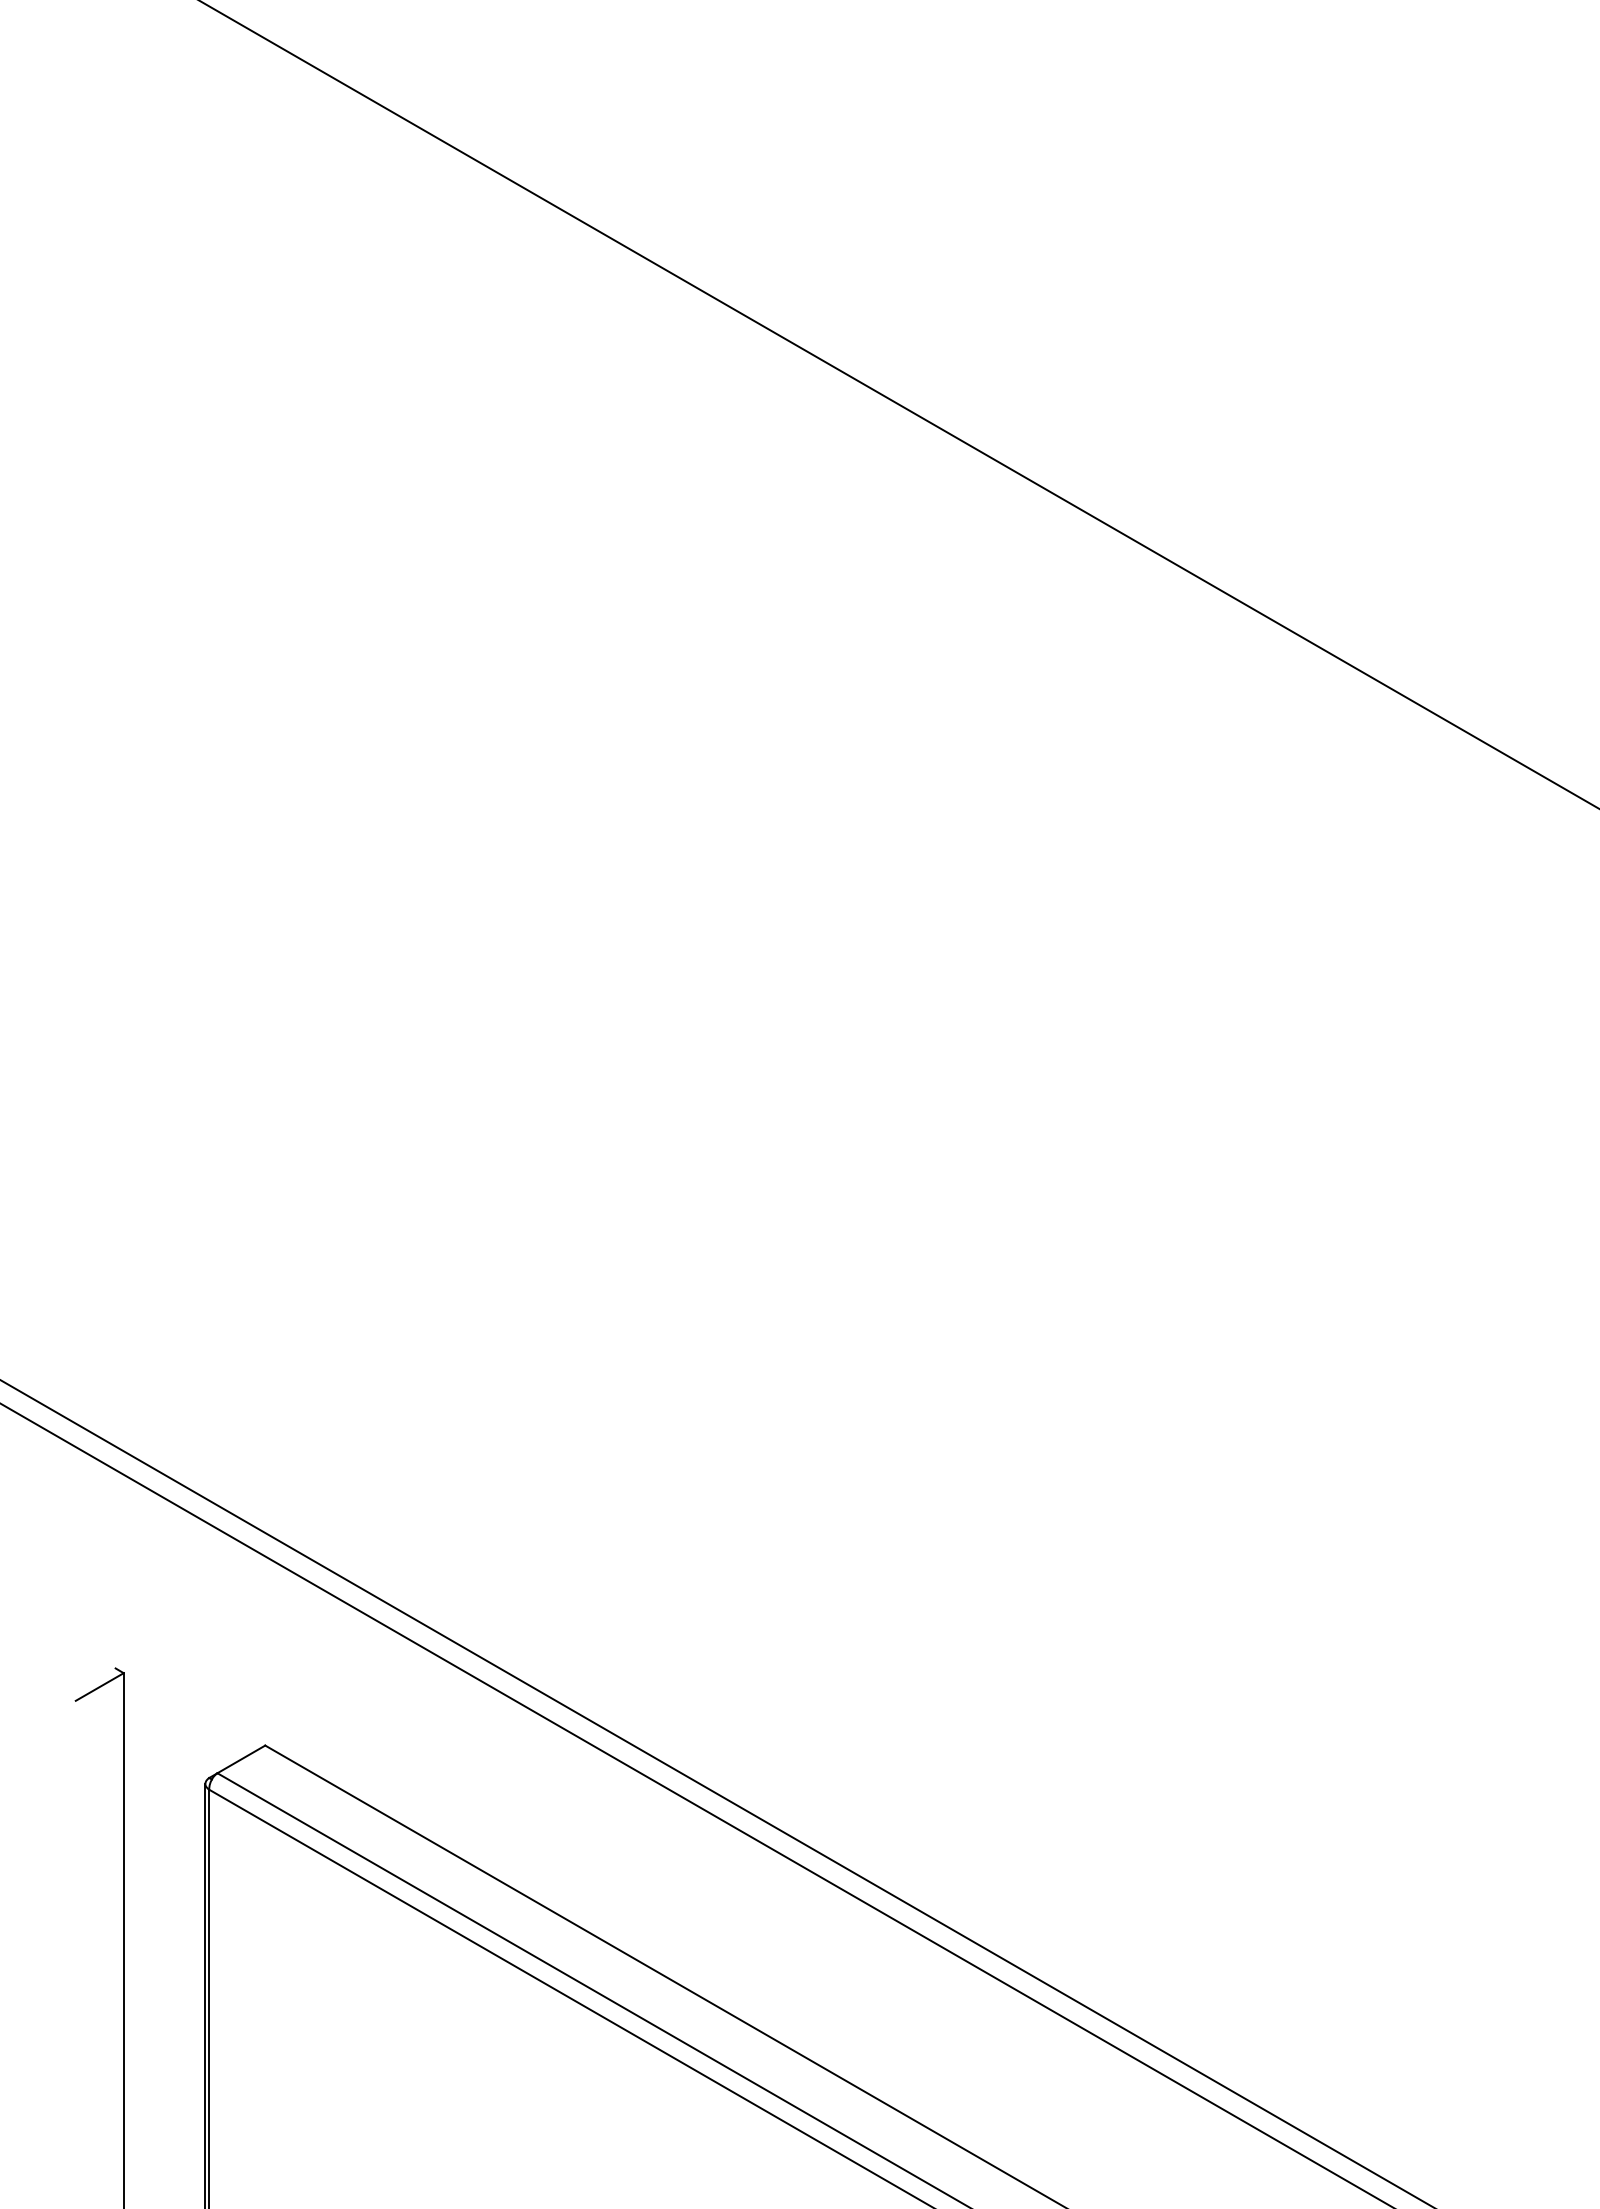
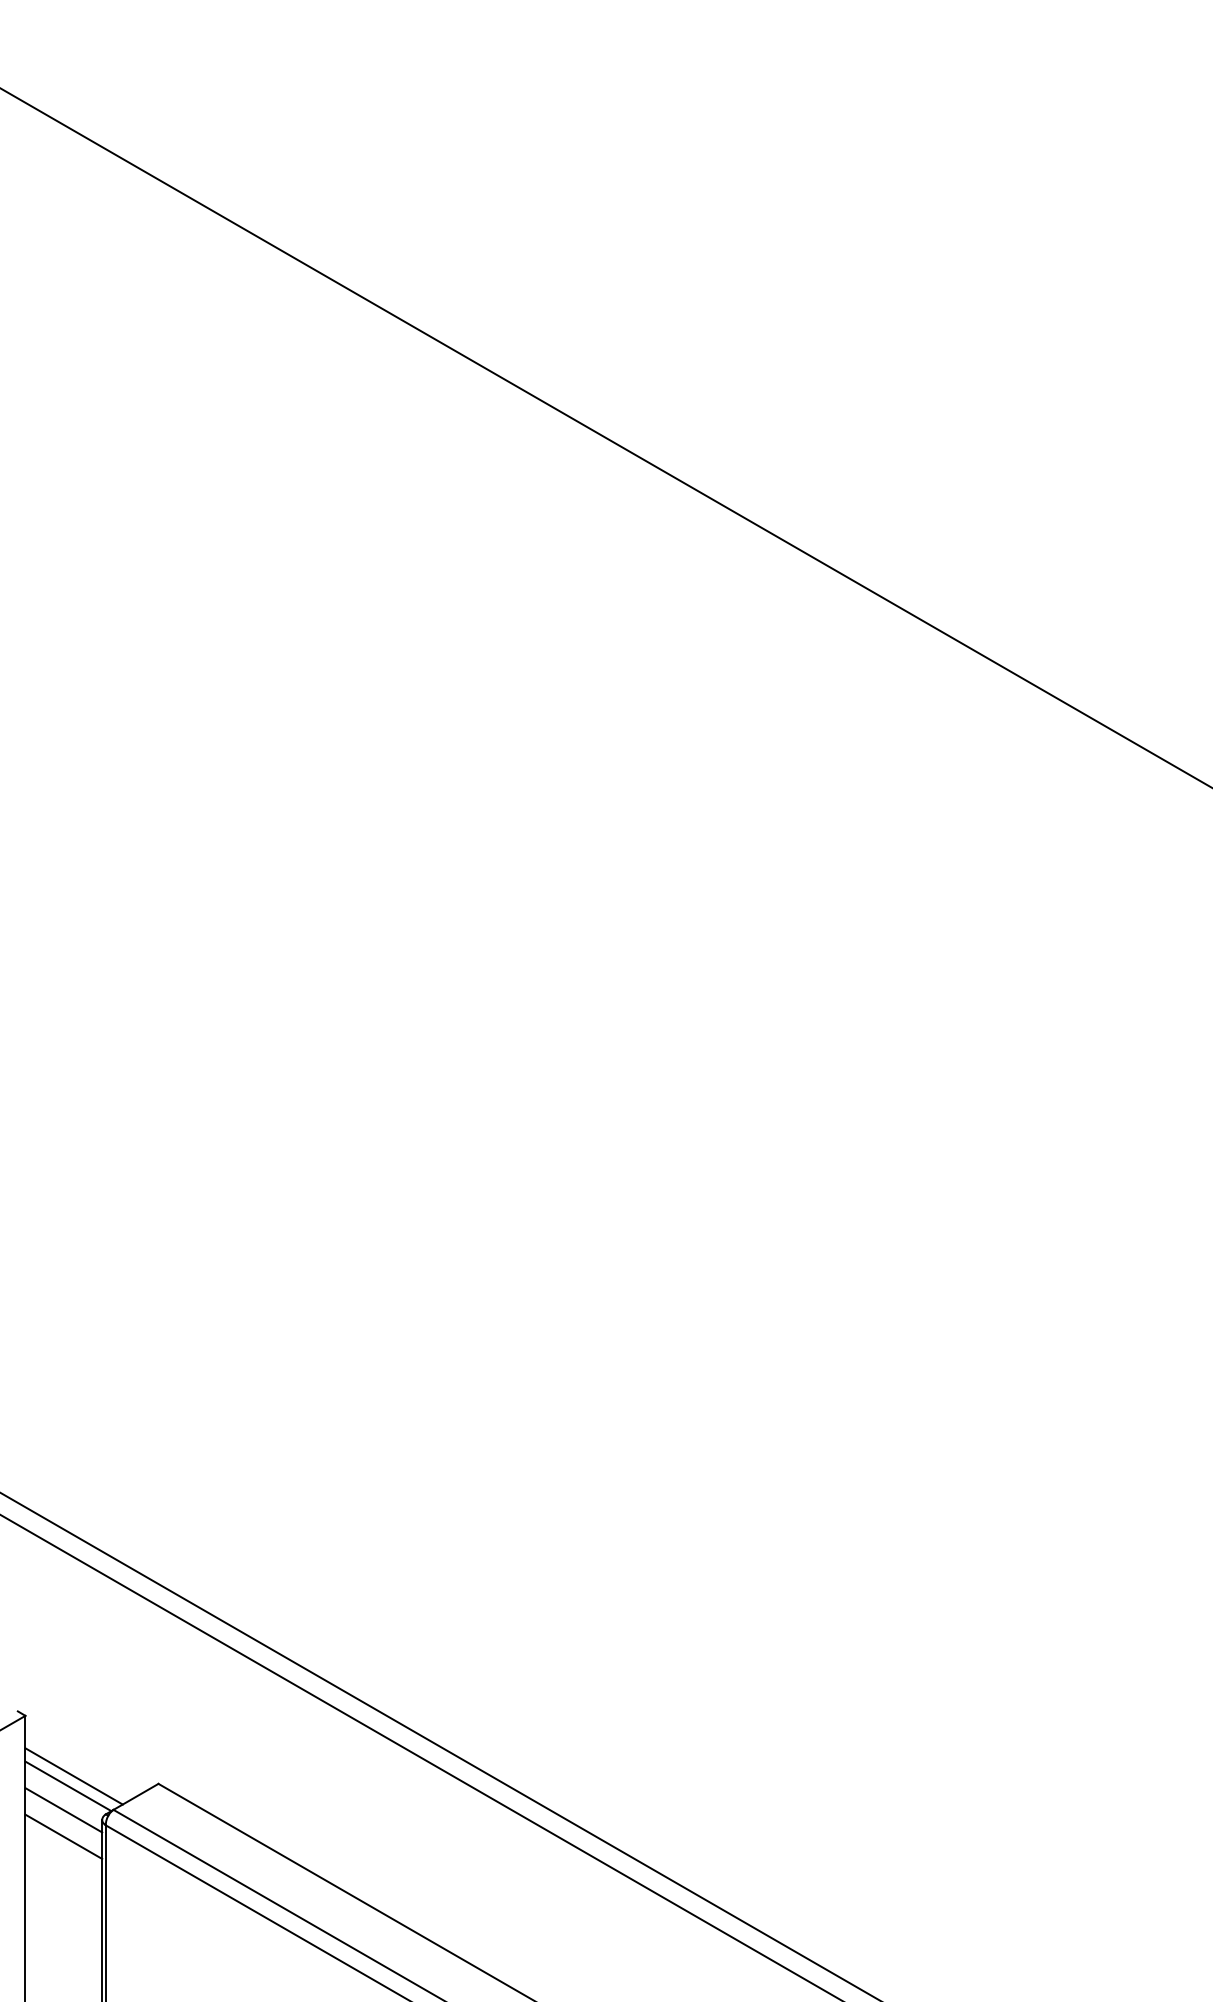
line: (175, 1737) -> (74, 1776), added
line: (169, 1747) -> (68, 1785), added
line: (164, 1773) -> (63, 1810), added
line: (164, 1801) -> (63, 1836), added

